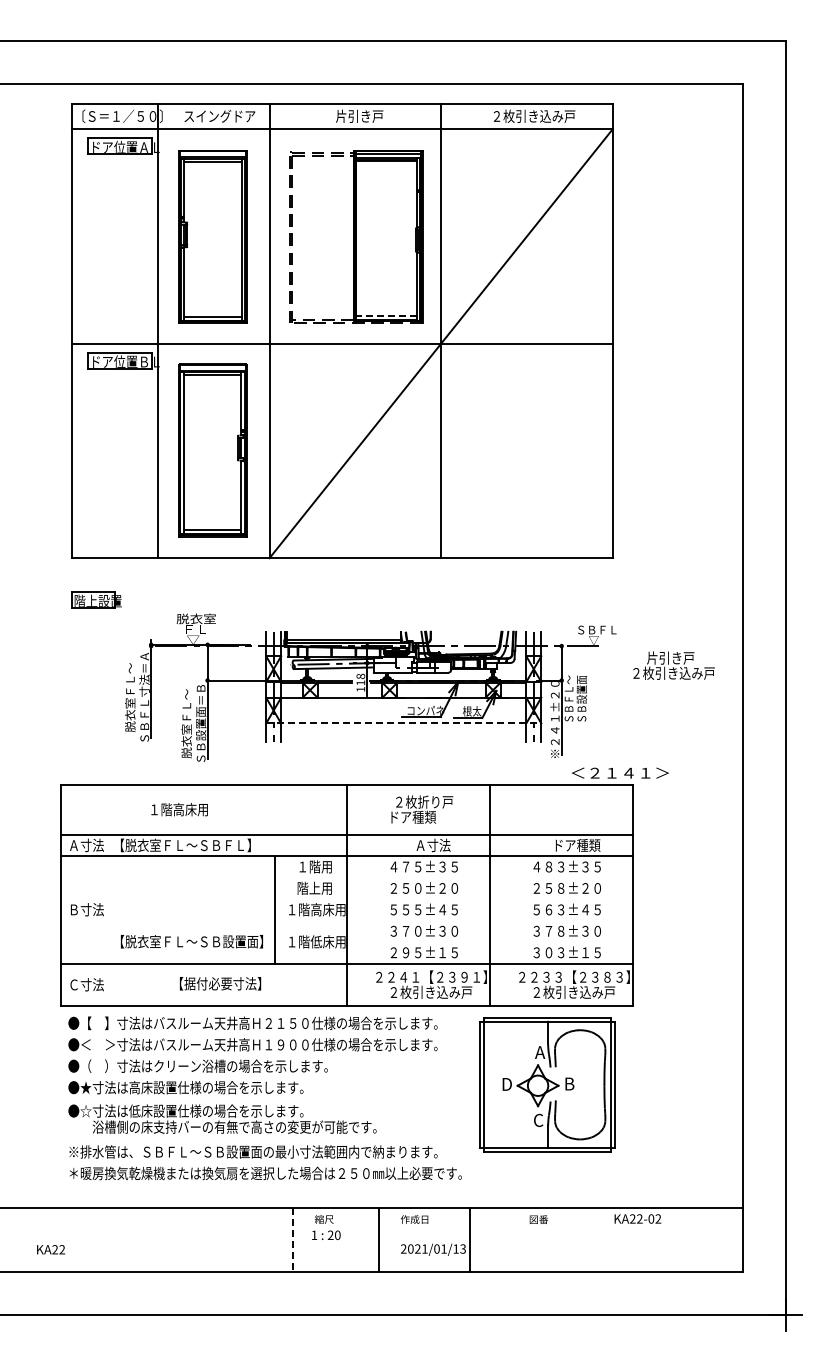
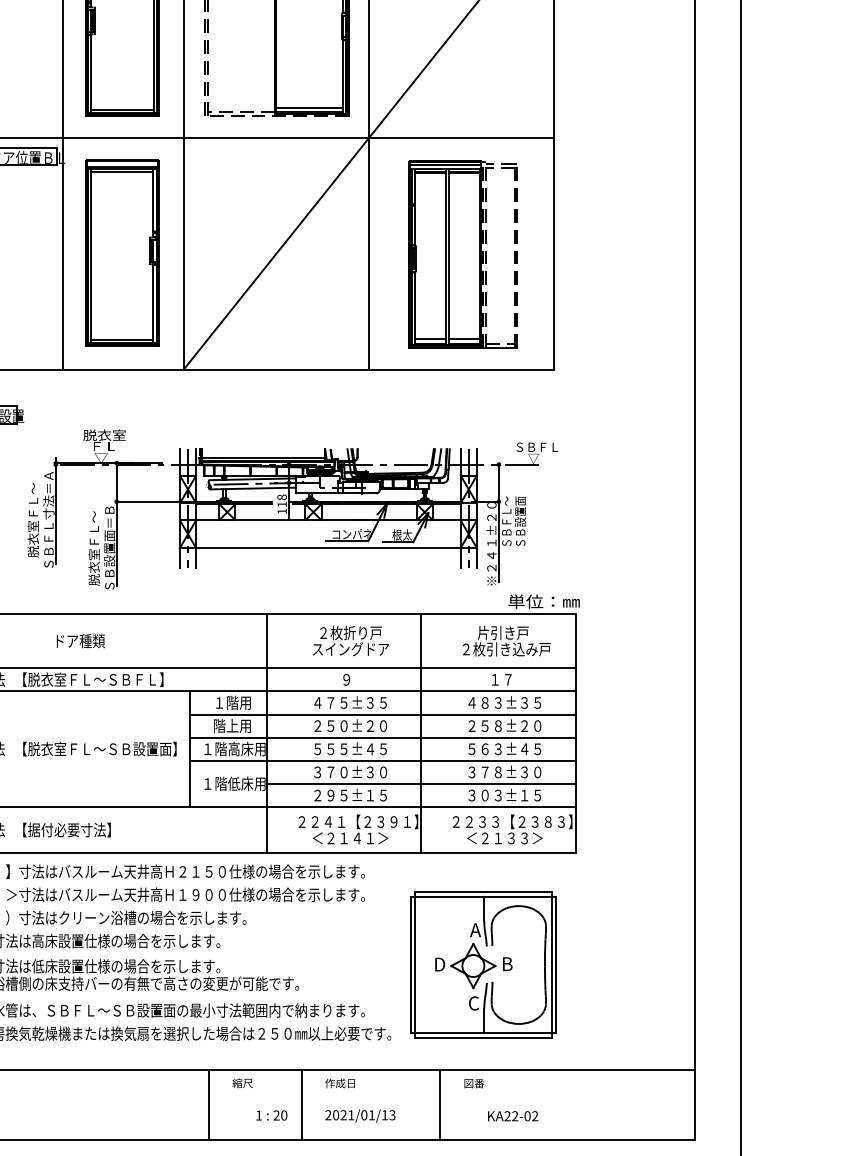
line: (386, 315) -> (309, 107), dashed -> solid
part: (528, 451) -> (463, 254), added
text: (673, 665) -> (506, 640), moved
line: (403, 723) -> (328, 548), dashed -> solid
text: (619, 772) -> (561, 601), ＜２１４１＞ -> 単位：㎜
text: (179, 809) -> (86, 640), １階高床用 -> ドア種類
text: (424, 816) -> (350, 648), ドア種類 -> スイングドア
text: (433, 845) -> (360, 679), Ａ寸法 -> ９
text: (577, 845) -> (515, 679), ドア種類 -> １７
line: (453, 877) -> (382, 714), added
line: (453, 899) -> (382, 738), added
line: (453, 920) -> (382, 760), added
text: (191, 941) -> (99, 748), moved
line: (489, 942) -> (420, 784), added
text: (220, 983) -> (67, 829), moved
text: (430, 991) -> (357, 837), ２枚引き込み戸 -> ＜２１４１＞
text: (573, 991) -> (511, 837), ２枚引き込み戸 -> ＜２１３３＞
part: (547, 1084) -> (483, 964), moved
text: (637, 1218) -> (512, 1115), moved
text: (326, 1234) -> (272, 1114), moved
line: (470, 1239) -> (440, 1104), moved
line: (293, 1240) -> (209, 1106), dashed -> solid

